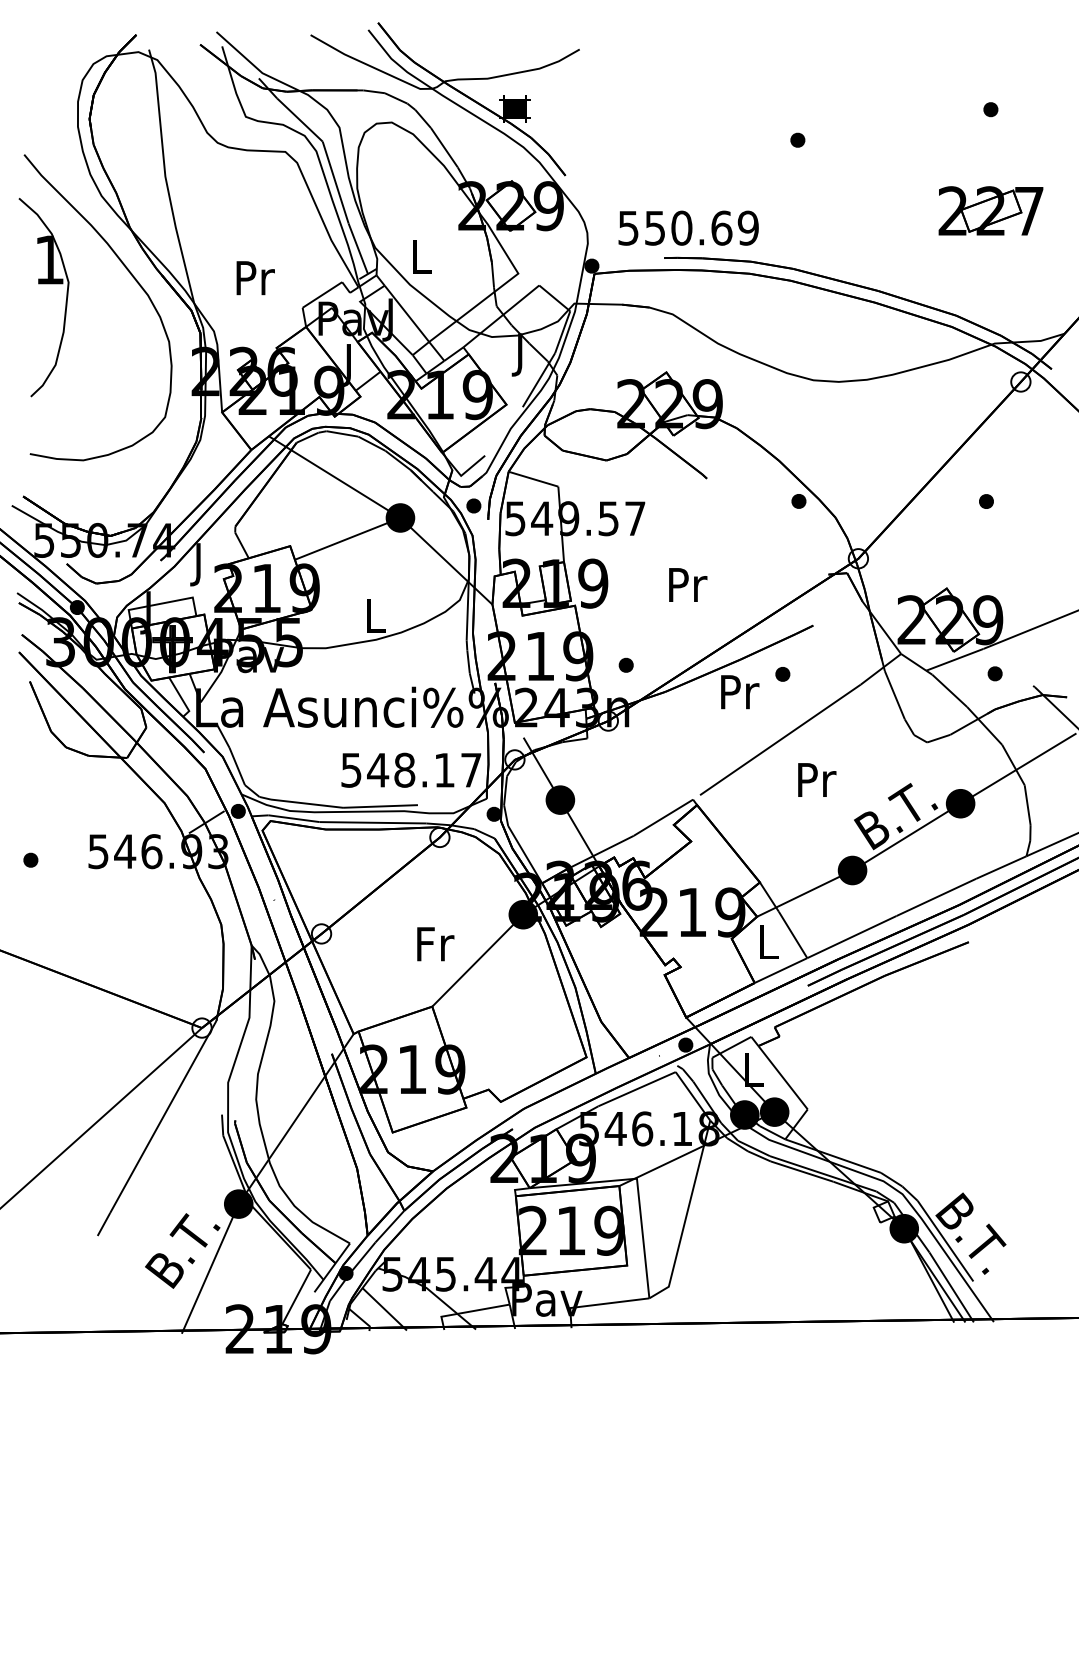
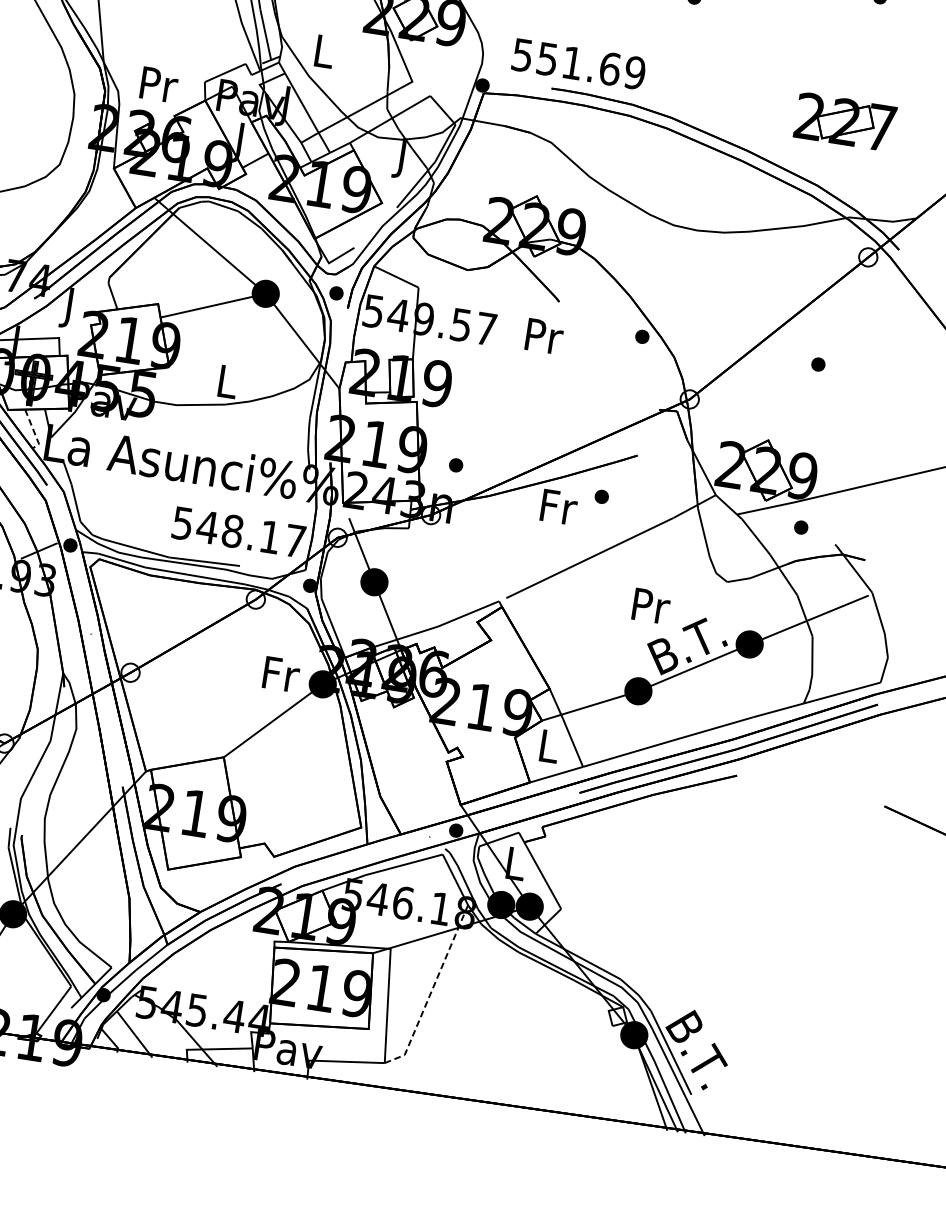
part: (990, 210) -> (844, 121), moved
text: (681, 227) -> (572, 62), 550.69 -> 551.69
text: (255, 278) -> (159, 85), moved
text: (688, 584) -> (544, 336), moved
text: (740, 691) -> (559, 506), Pr -> Fr
line: (181, 698) -> (33, 431), solid -> dashed
text: (817, 779) -> (651, 605), moved
text: (435, 944) -> (281, 674), moved
line: (686, 1215) -> (431, 990), solid -> dashed

